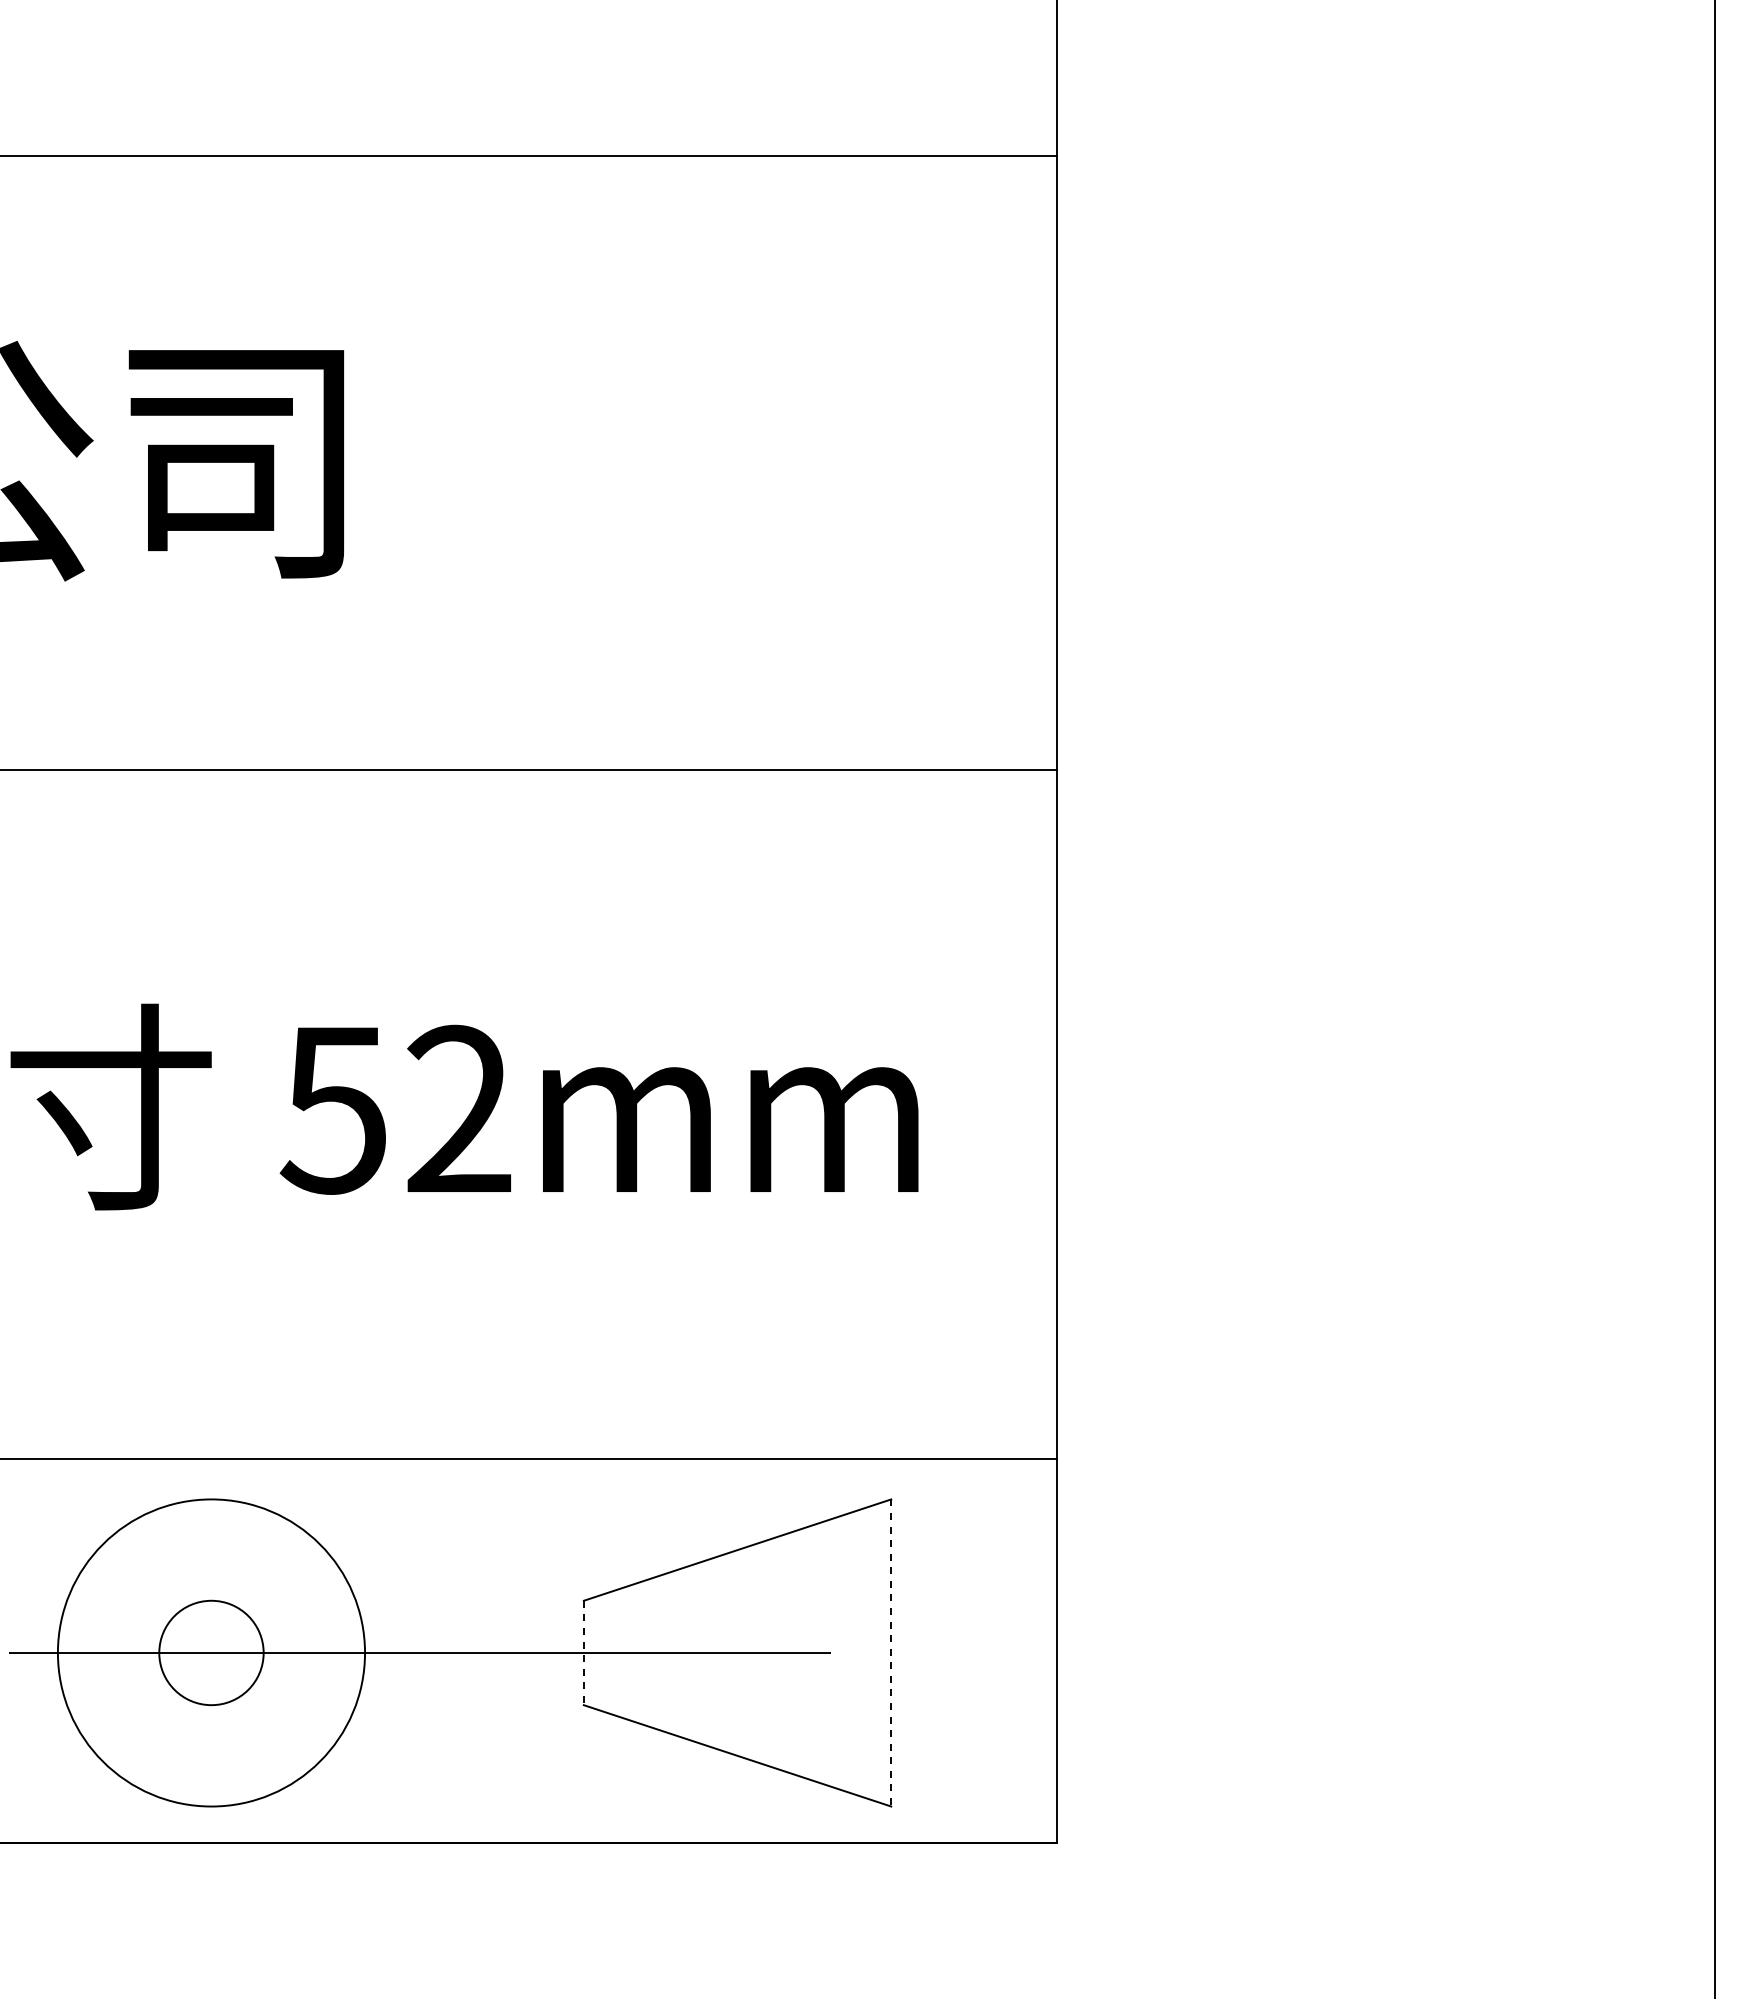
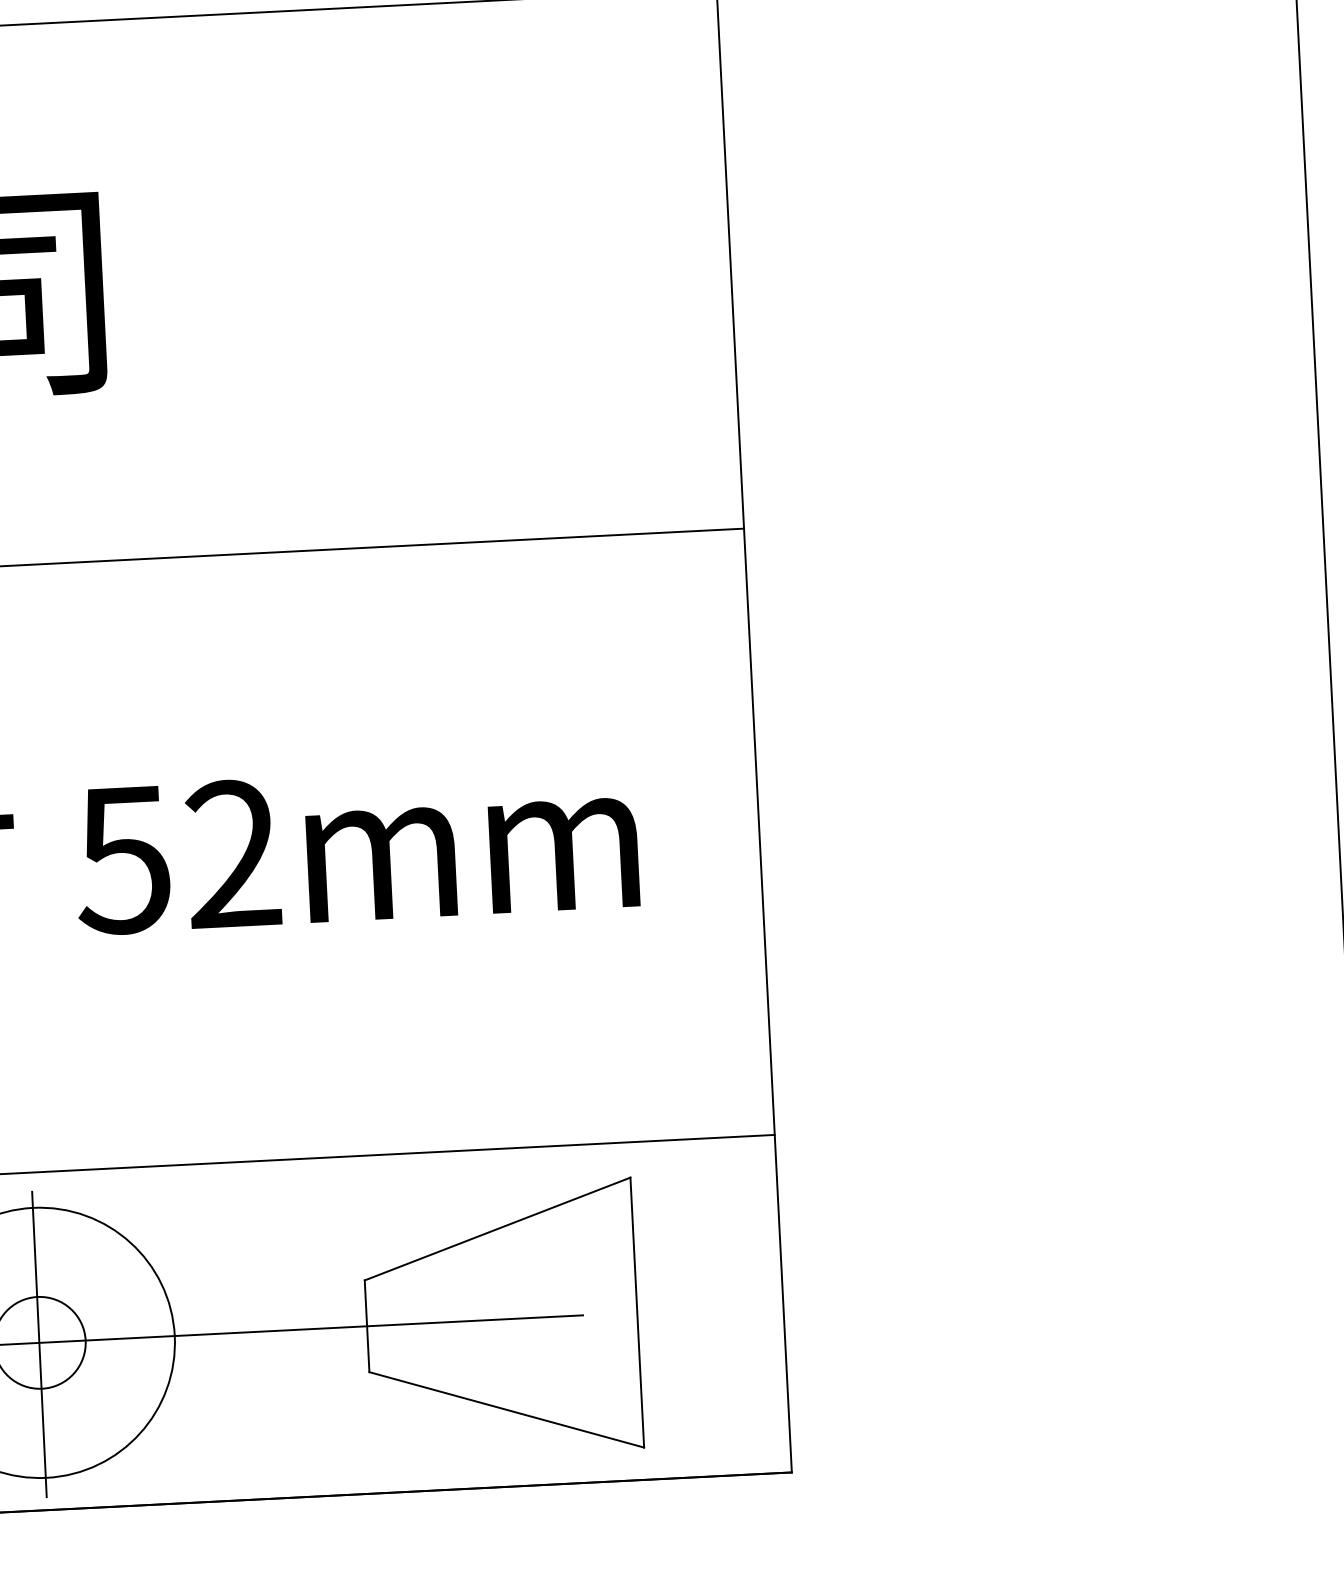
line: (891, 1652) -> (637, 1312), dashed -> solid
line: (583, 1653) -> (366, 1326), dashed -> solid
line: (210, 1654) -> (39, 1344), added

